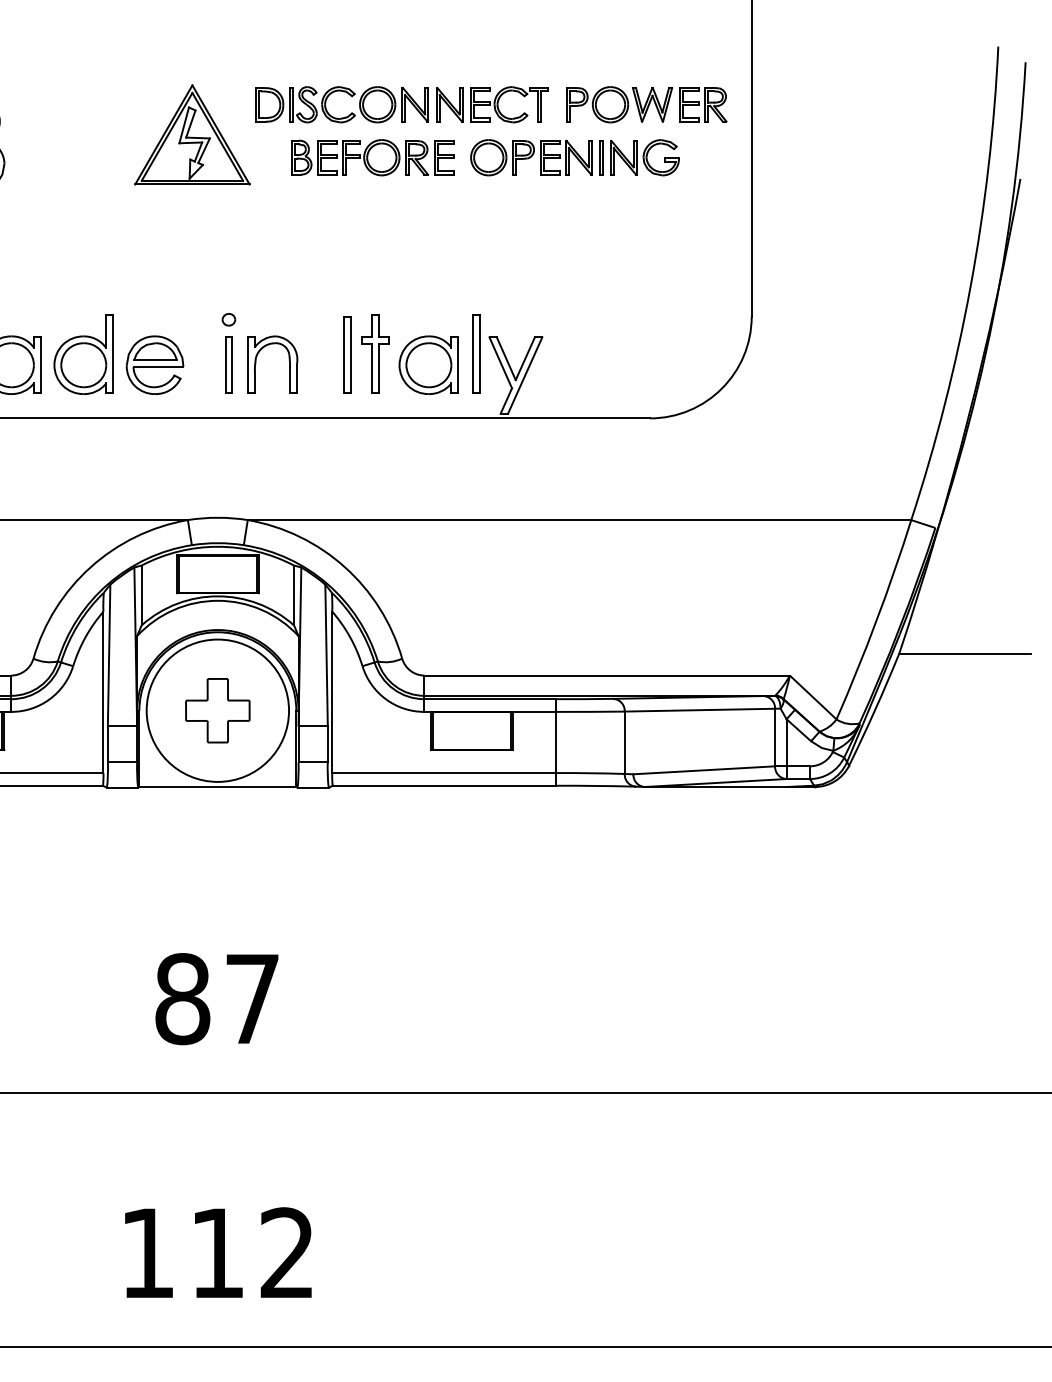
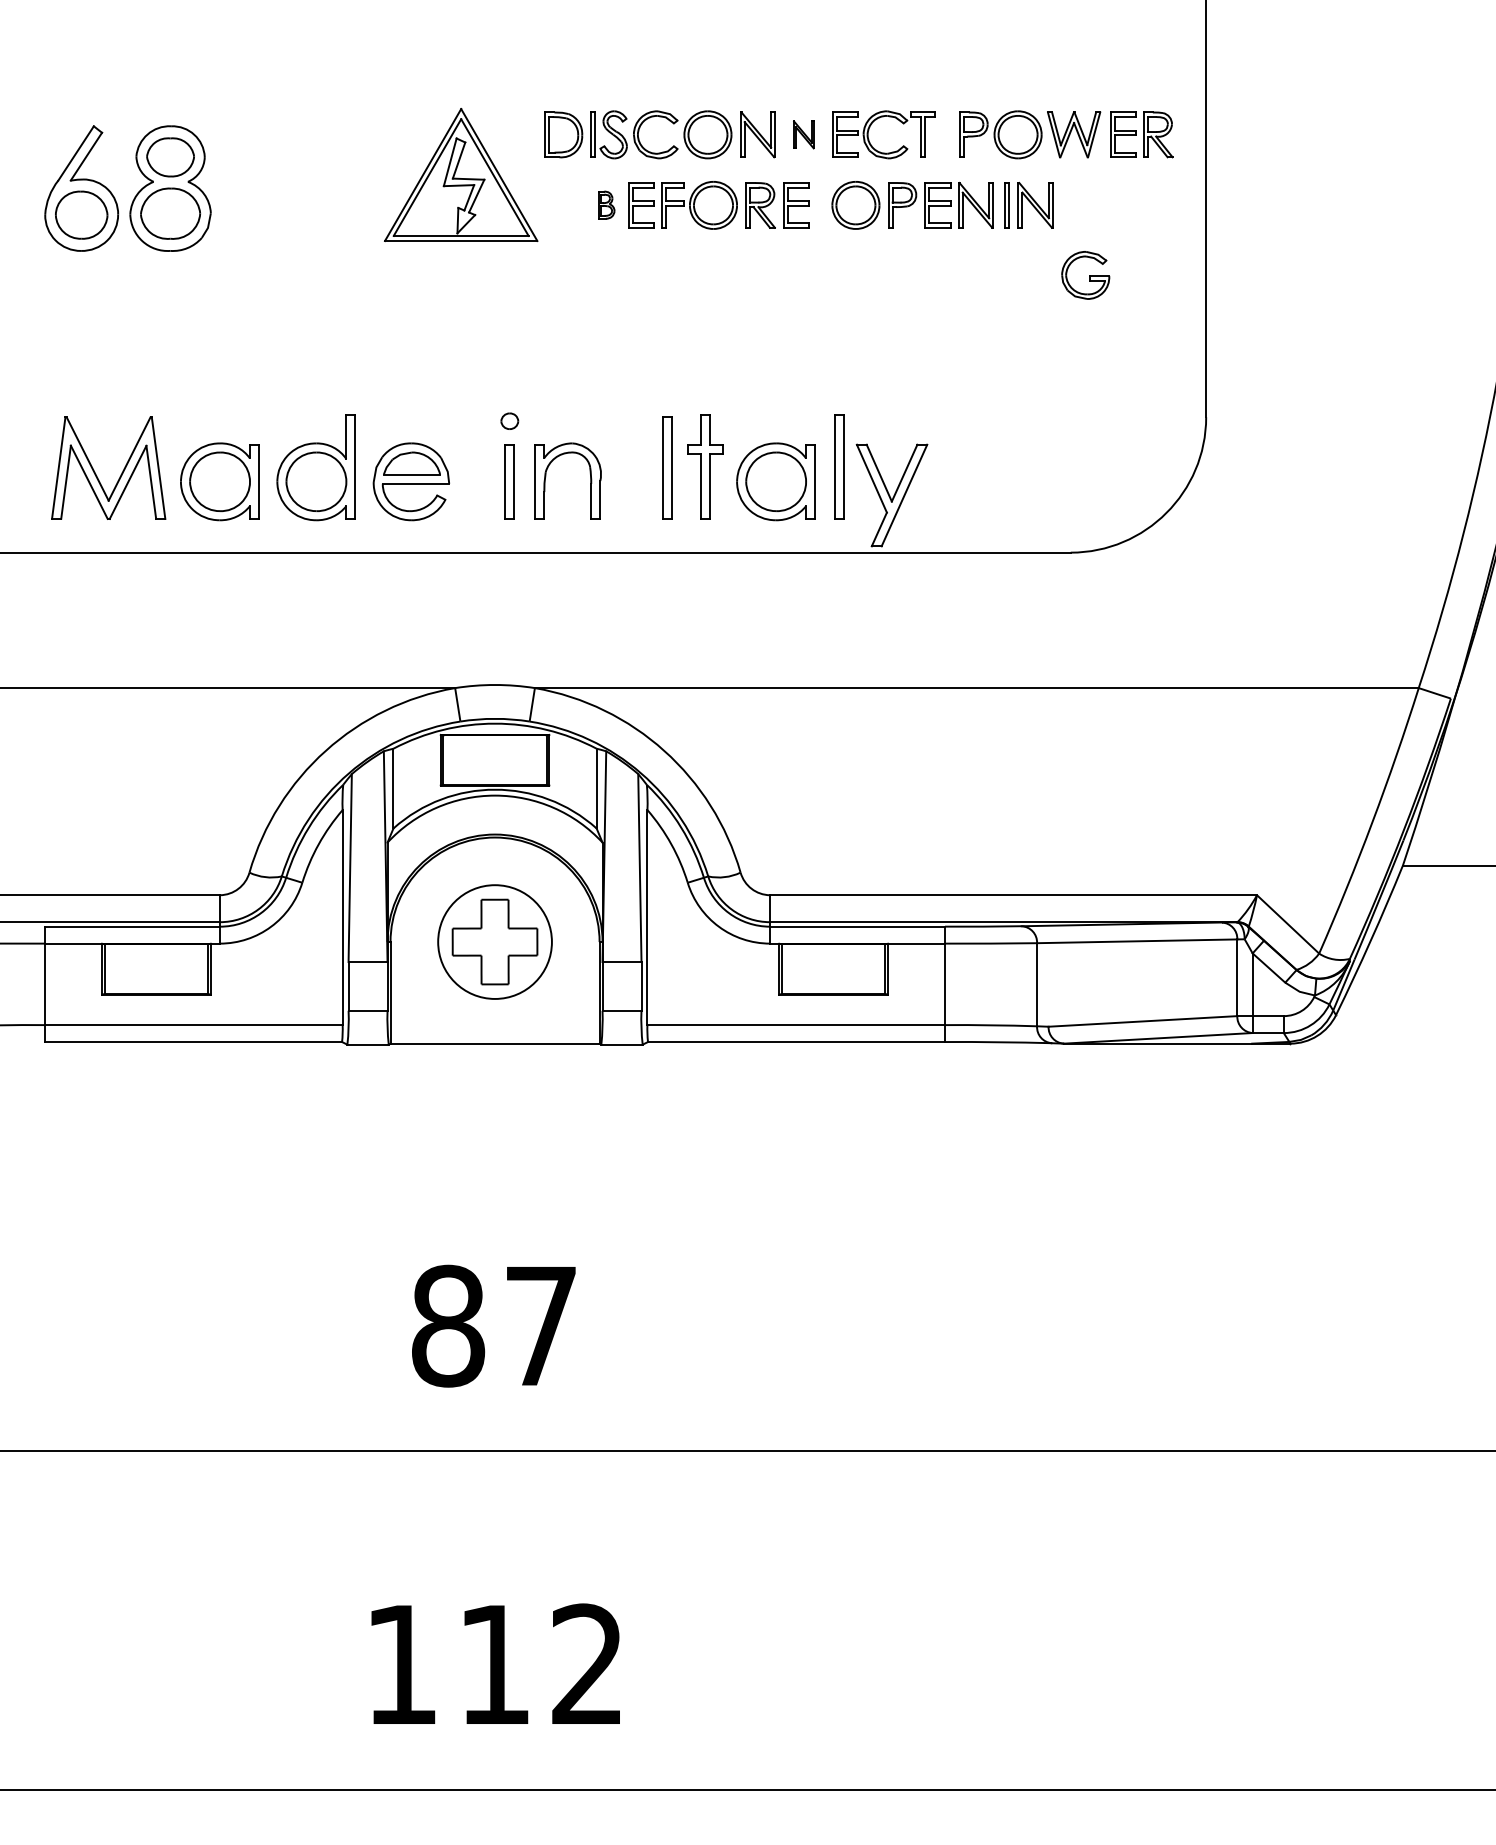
part: (449, 104) -> (803, 134), size x0.6
part: (301, 157) -> (606, 204), size x0.6
part: (661, 157) -> (1085, 275), moved
circle: (217, 710) -> (494, 941), size x0.6

